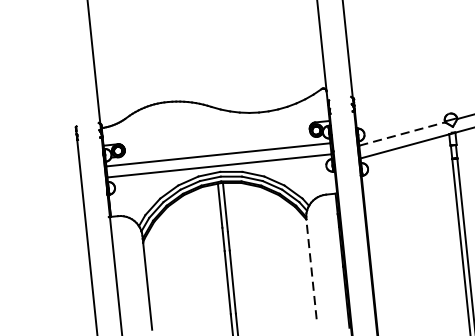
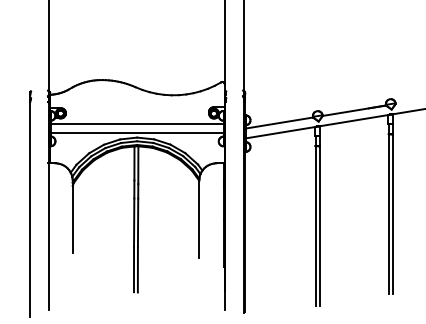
line: (402, 133) -> (279, 122), dashed -> solid
line: (311, 269) -> (199, 219), dashed -> solid

